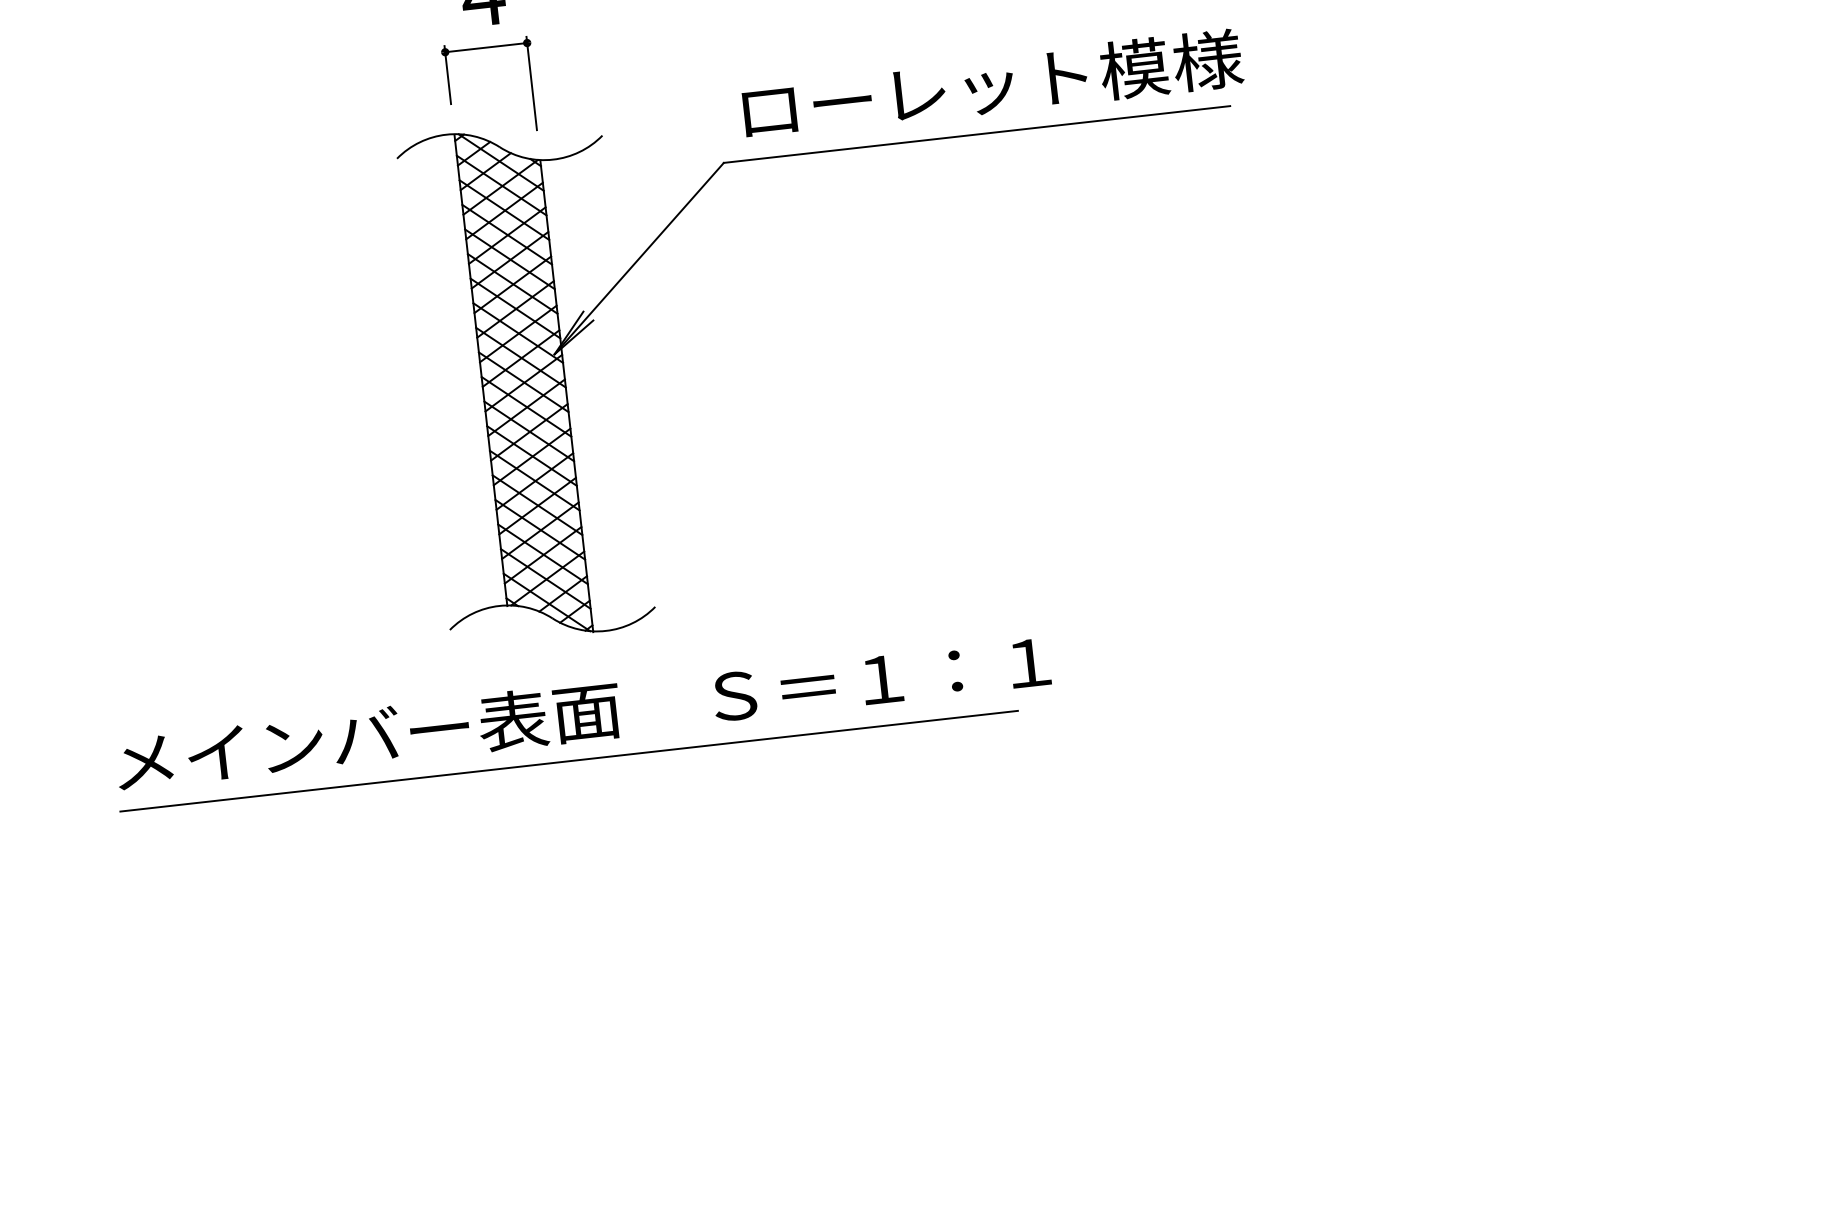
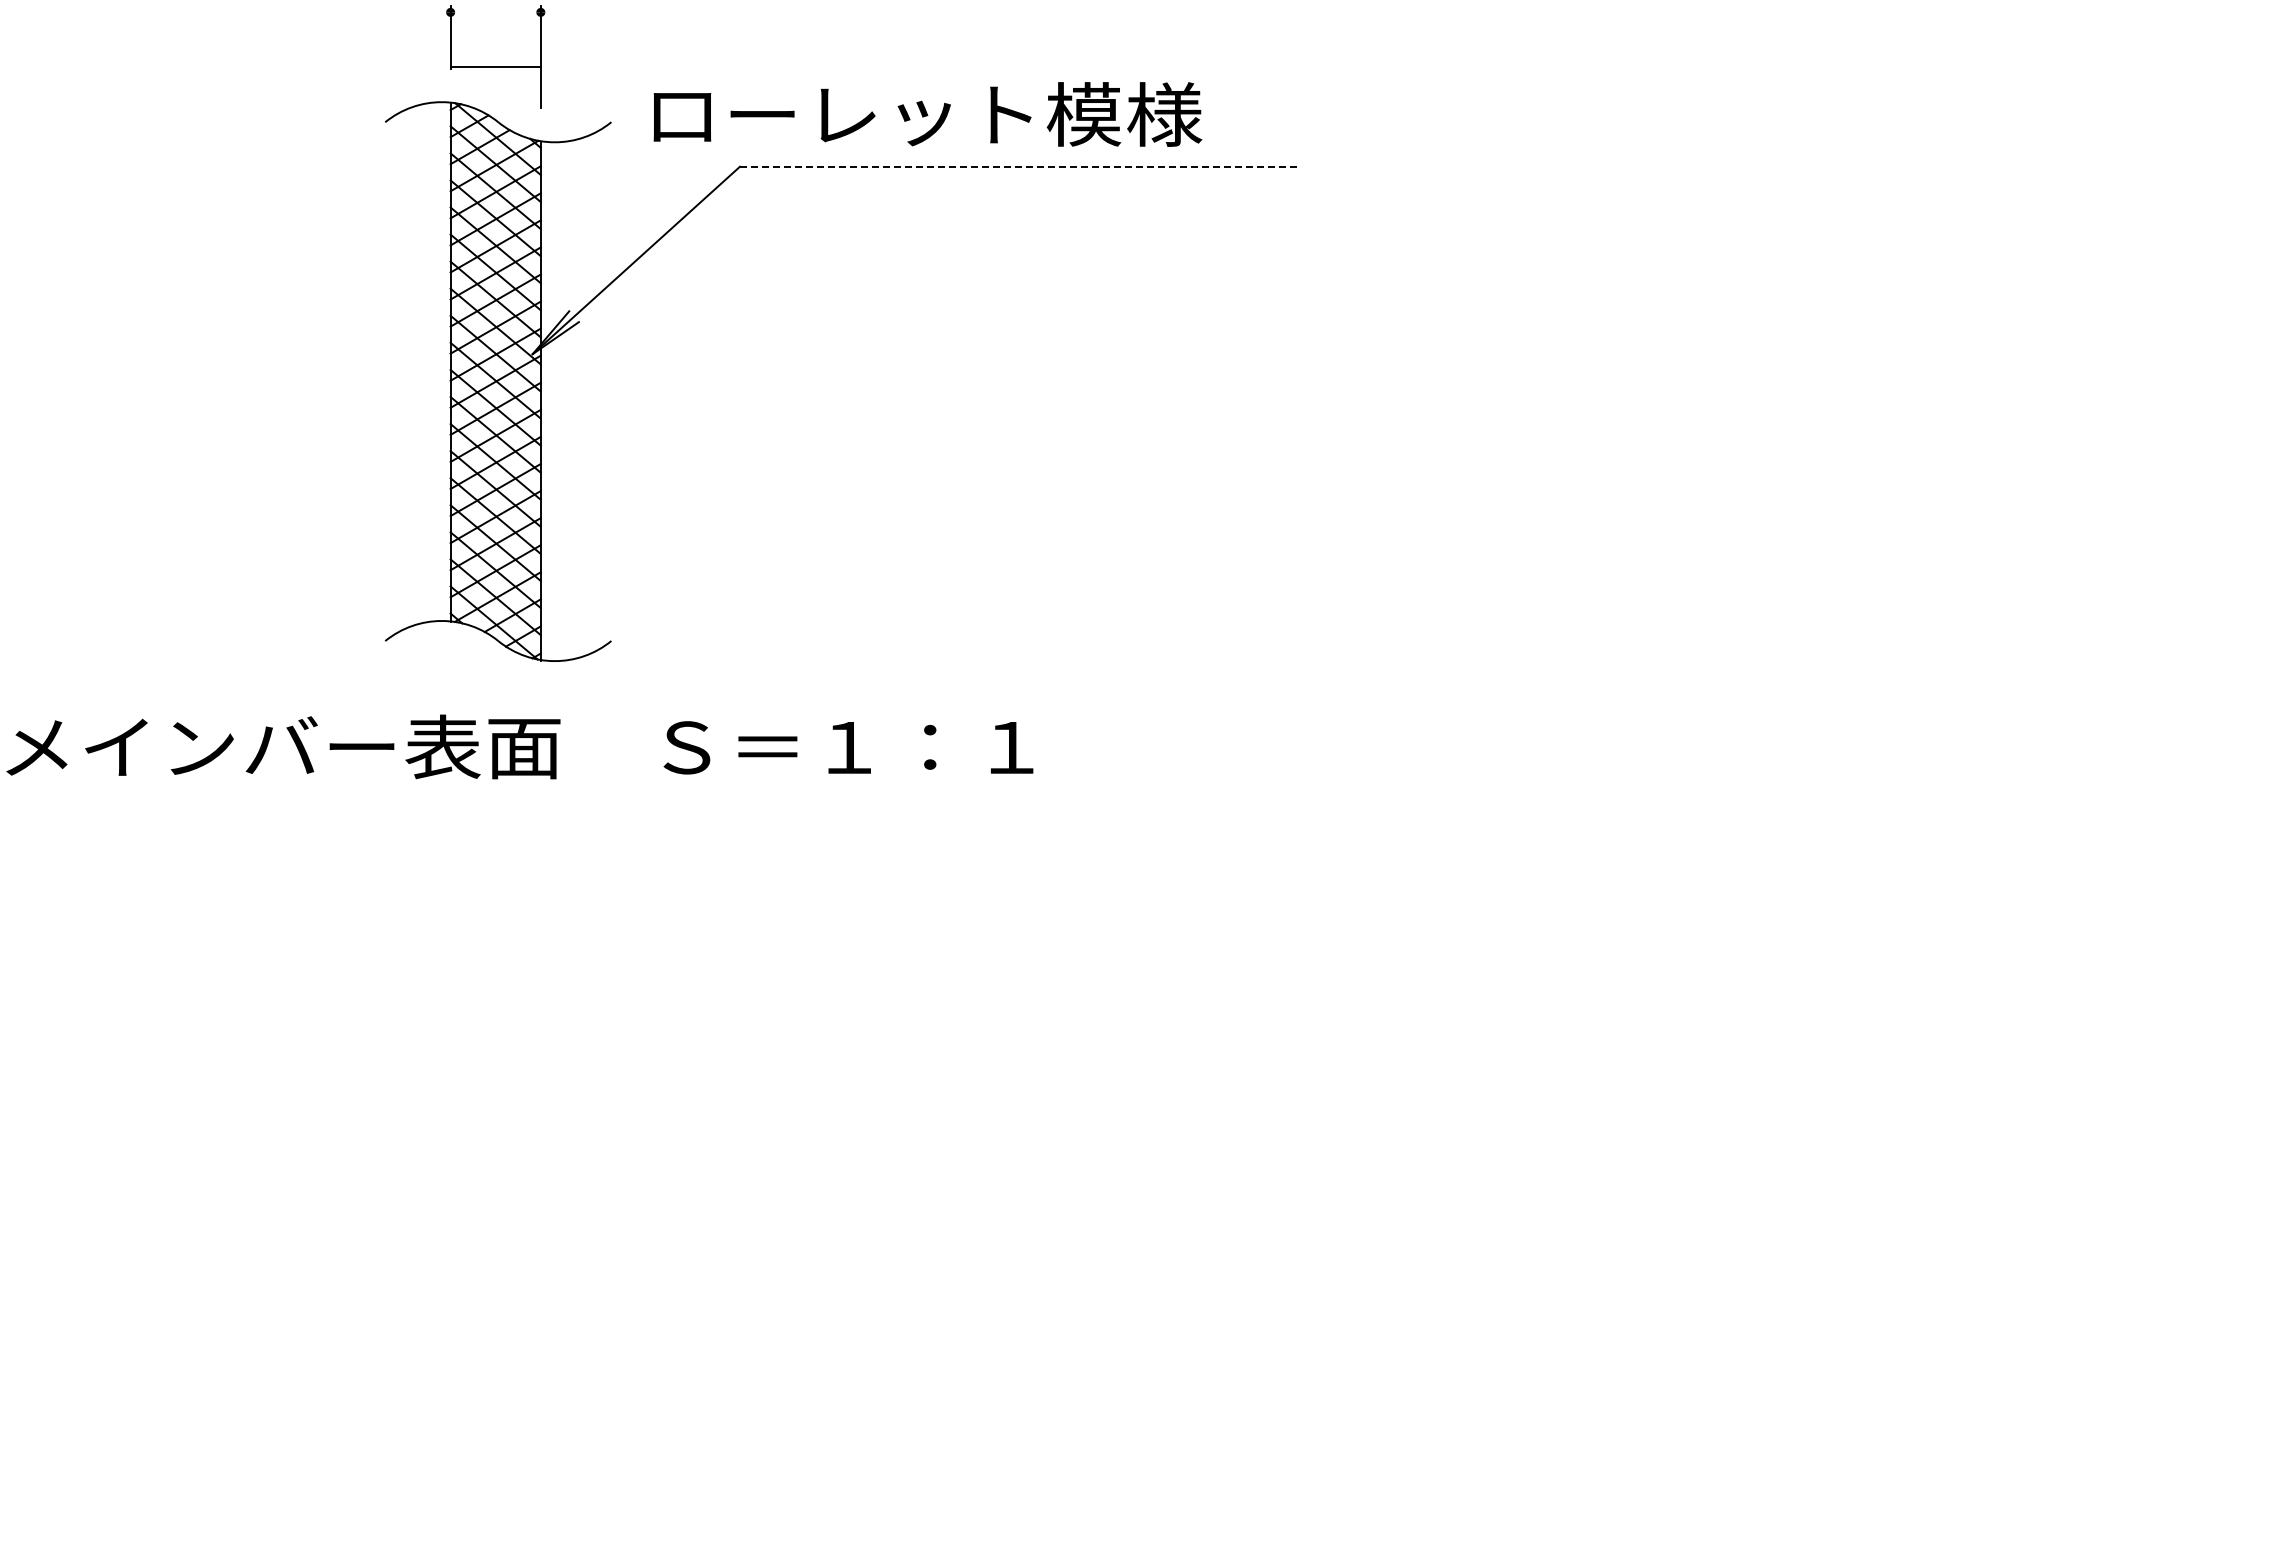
line: (486, 47) -> (495, 67), moved
text: (992, 84) -> (927, 114), moved
line: (976, 134) -> (1018, 166), solid -> dashed
line: (568, 761) -> (498, 798), removed

